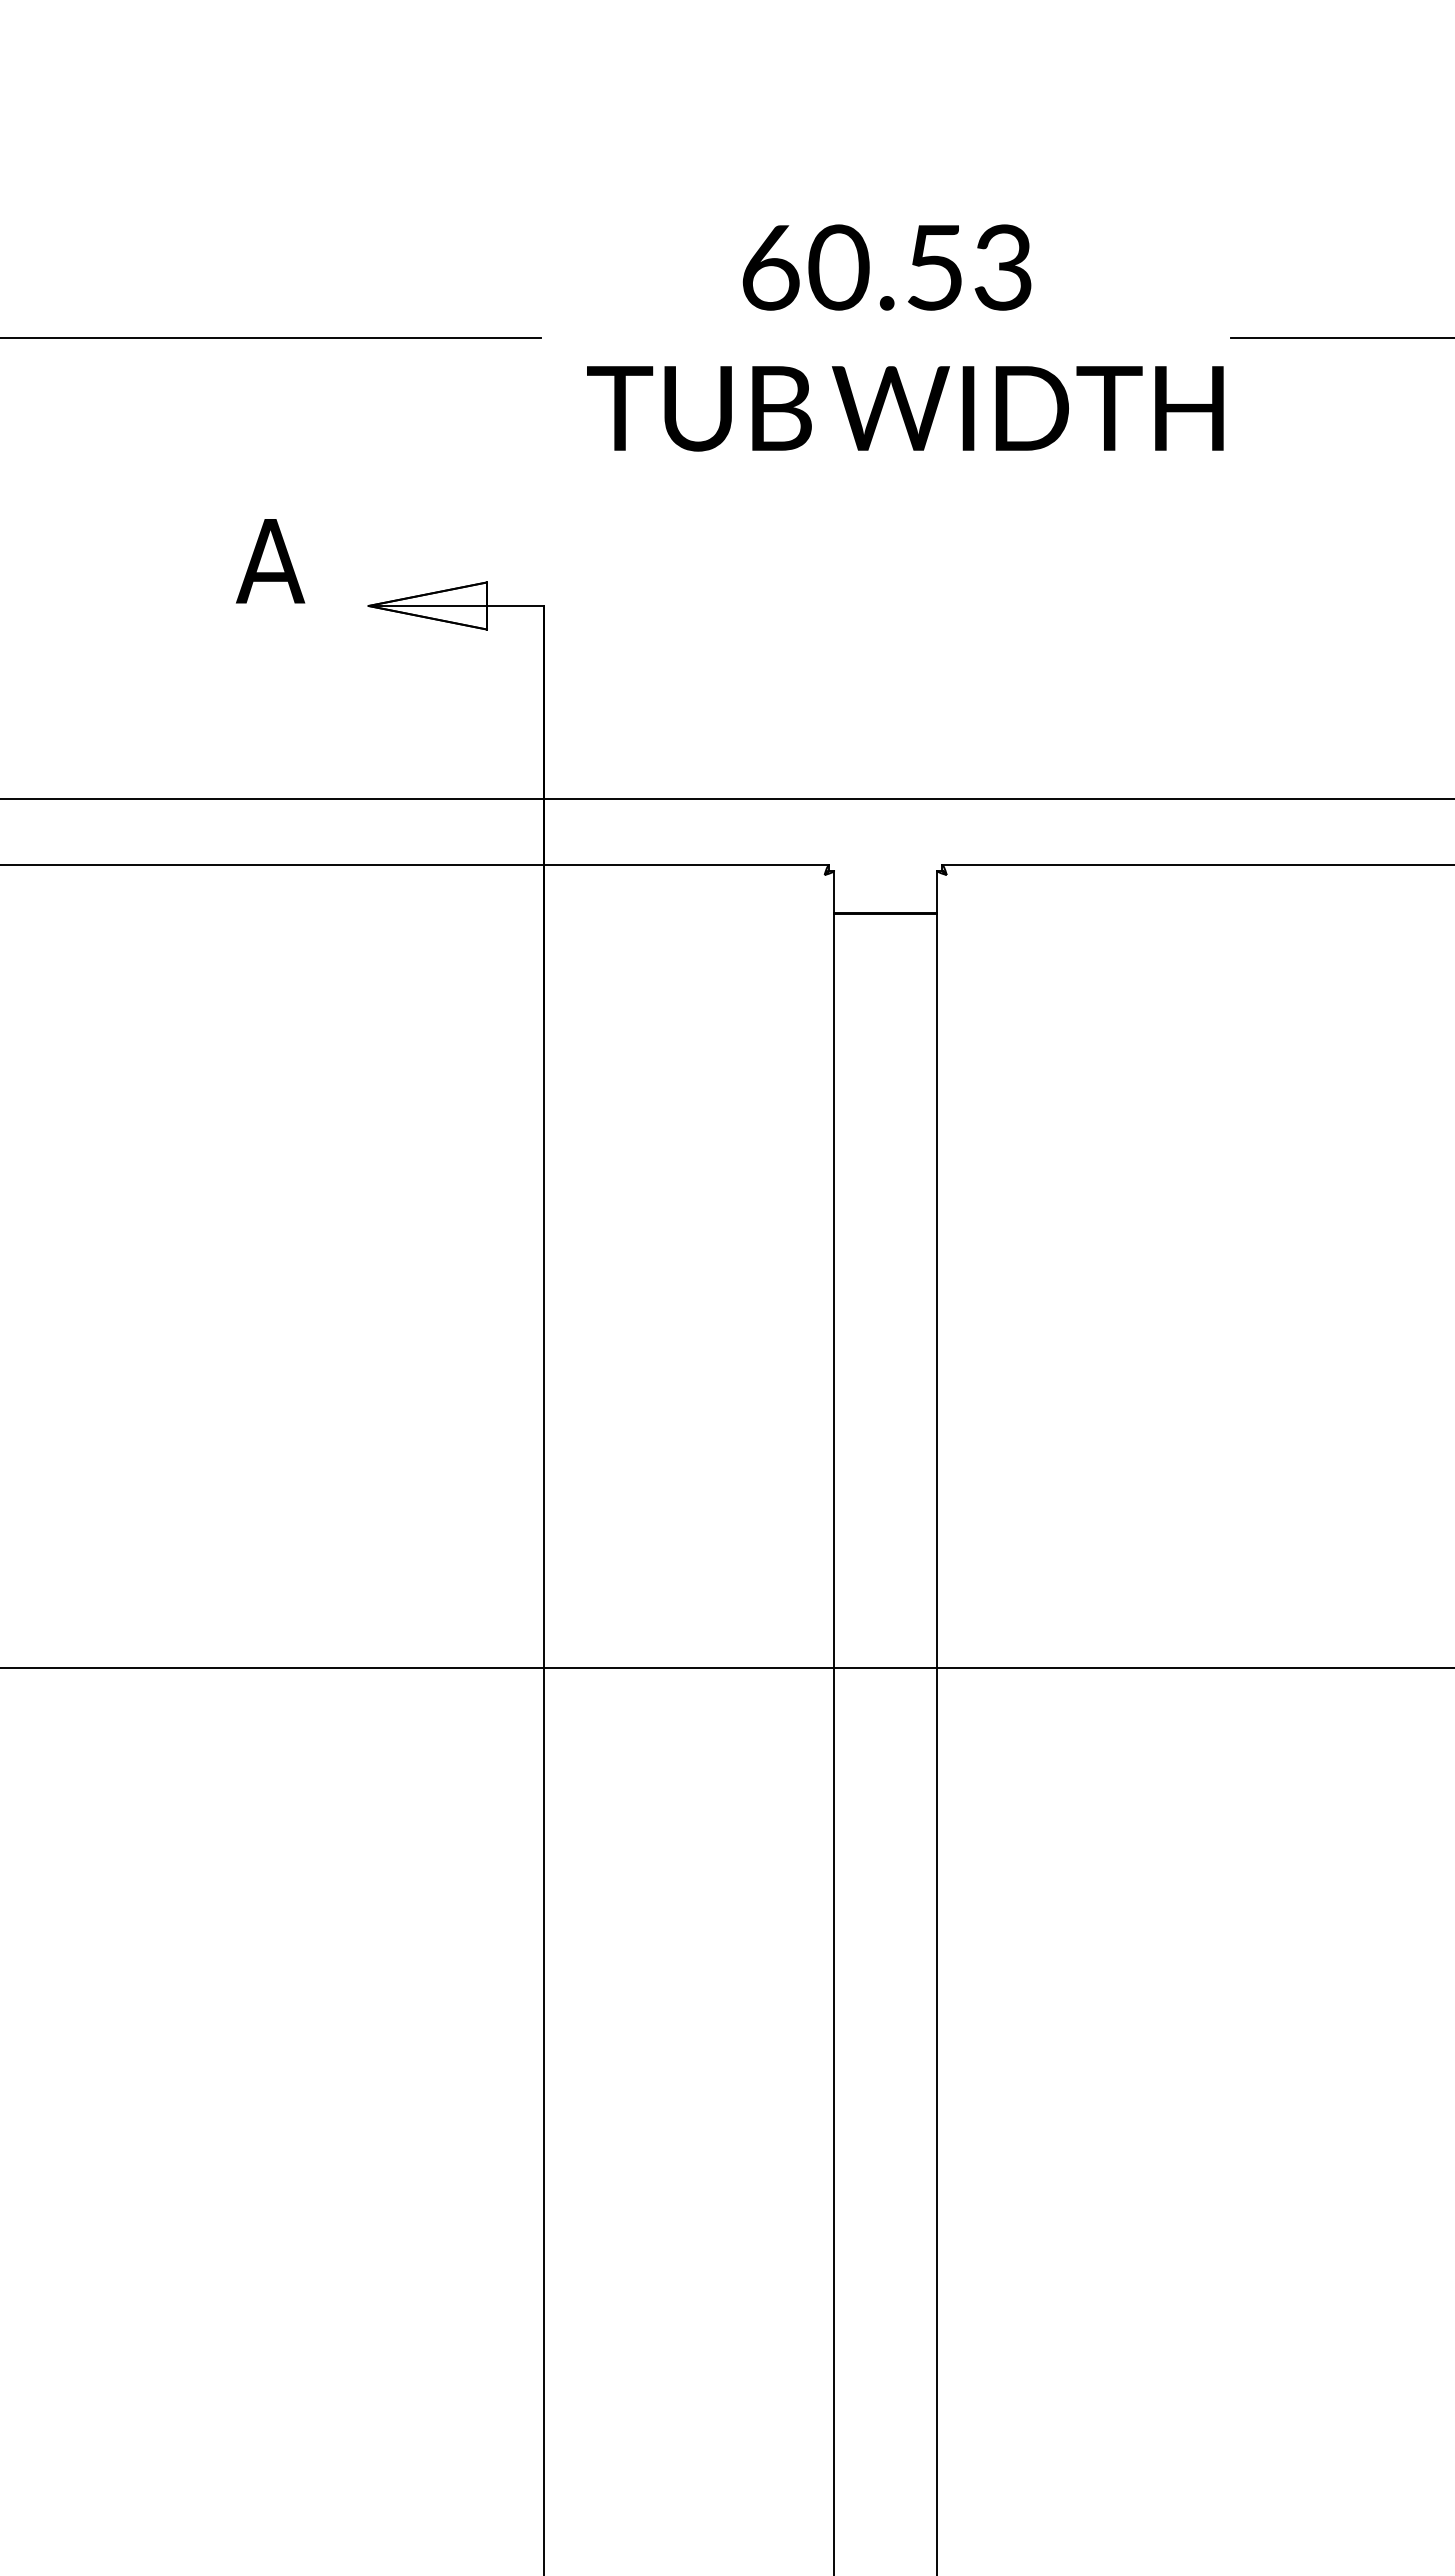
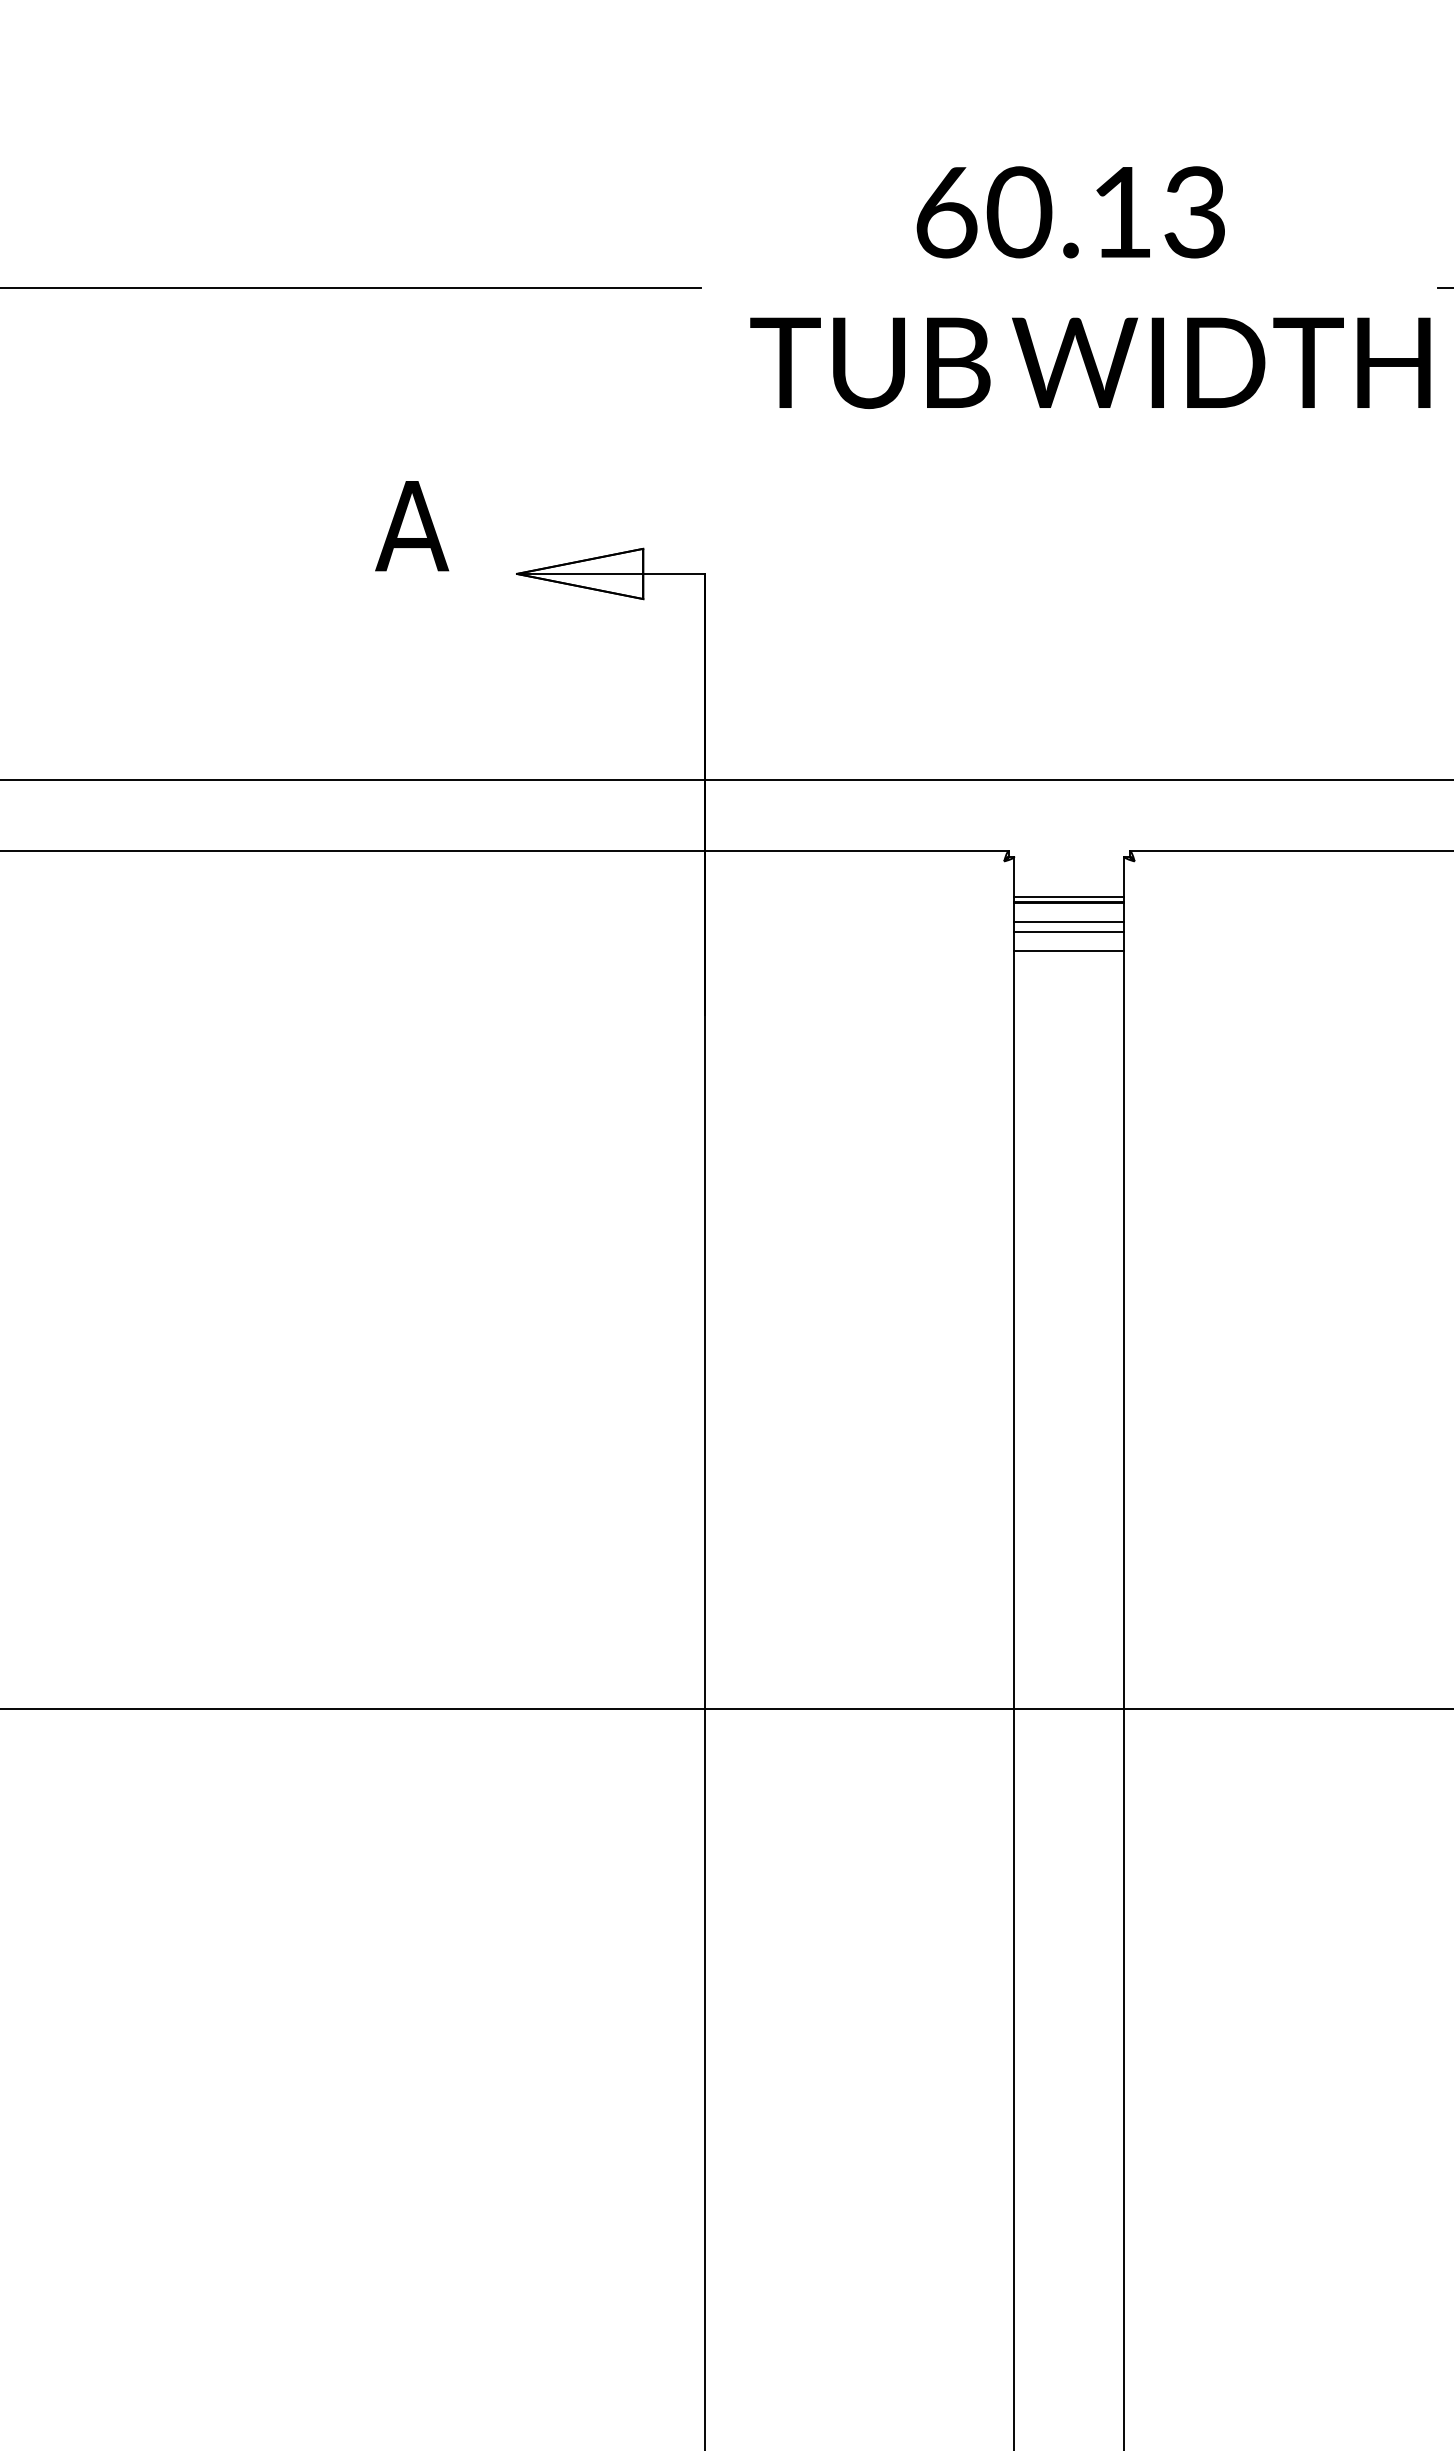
text: (934, 267) -> (1121, 212), 60.53 -> 60.13
line: (885, 908) -> (1069, 897), added
line: (885, 931) -> (1069, 921), added
line: (885, 940) -> (1069, 931), added
line: (885, 959) -> (1069, 951), added

